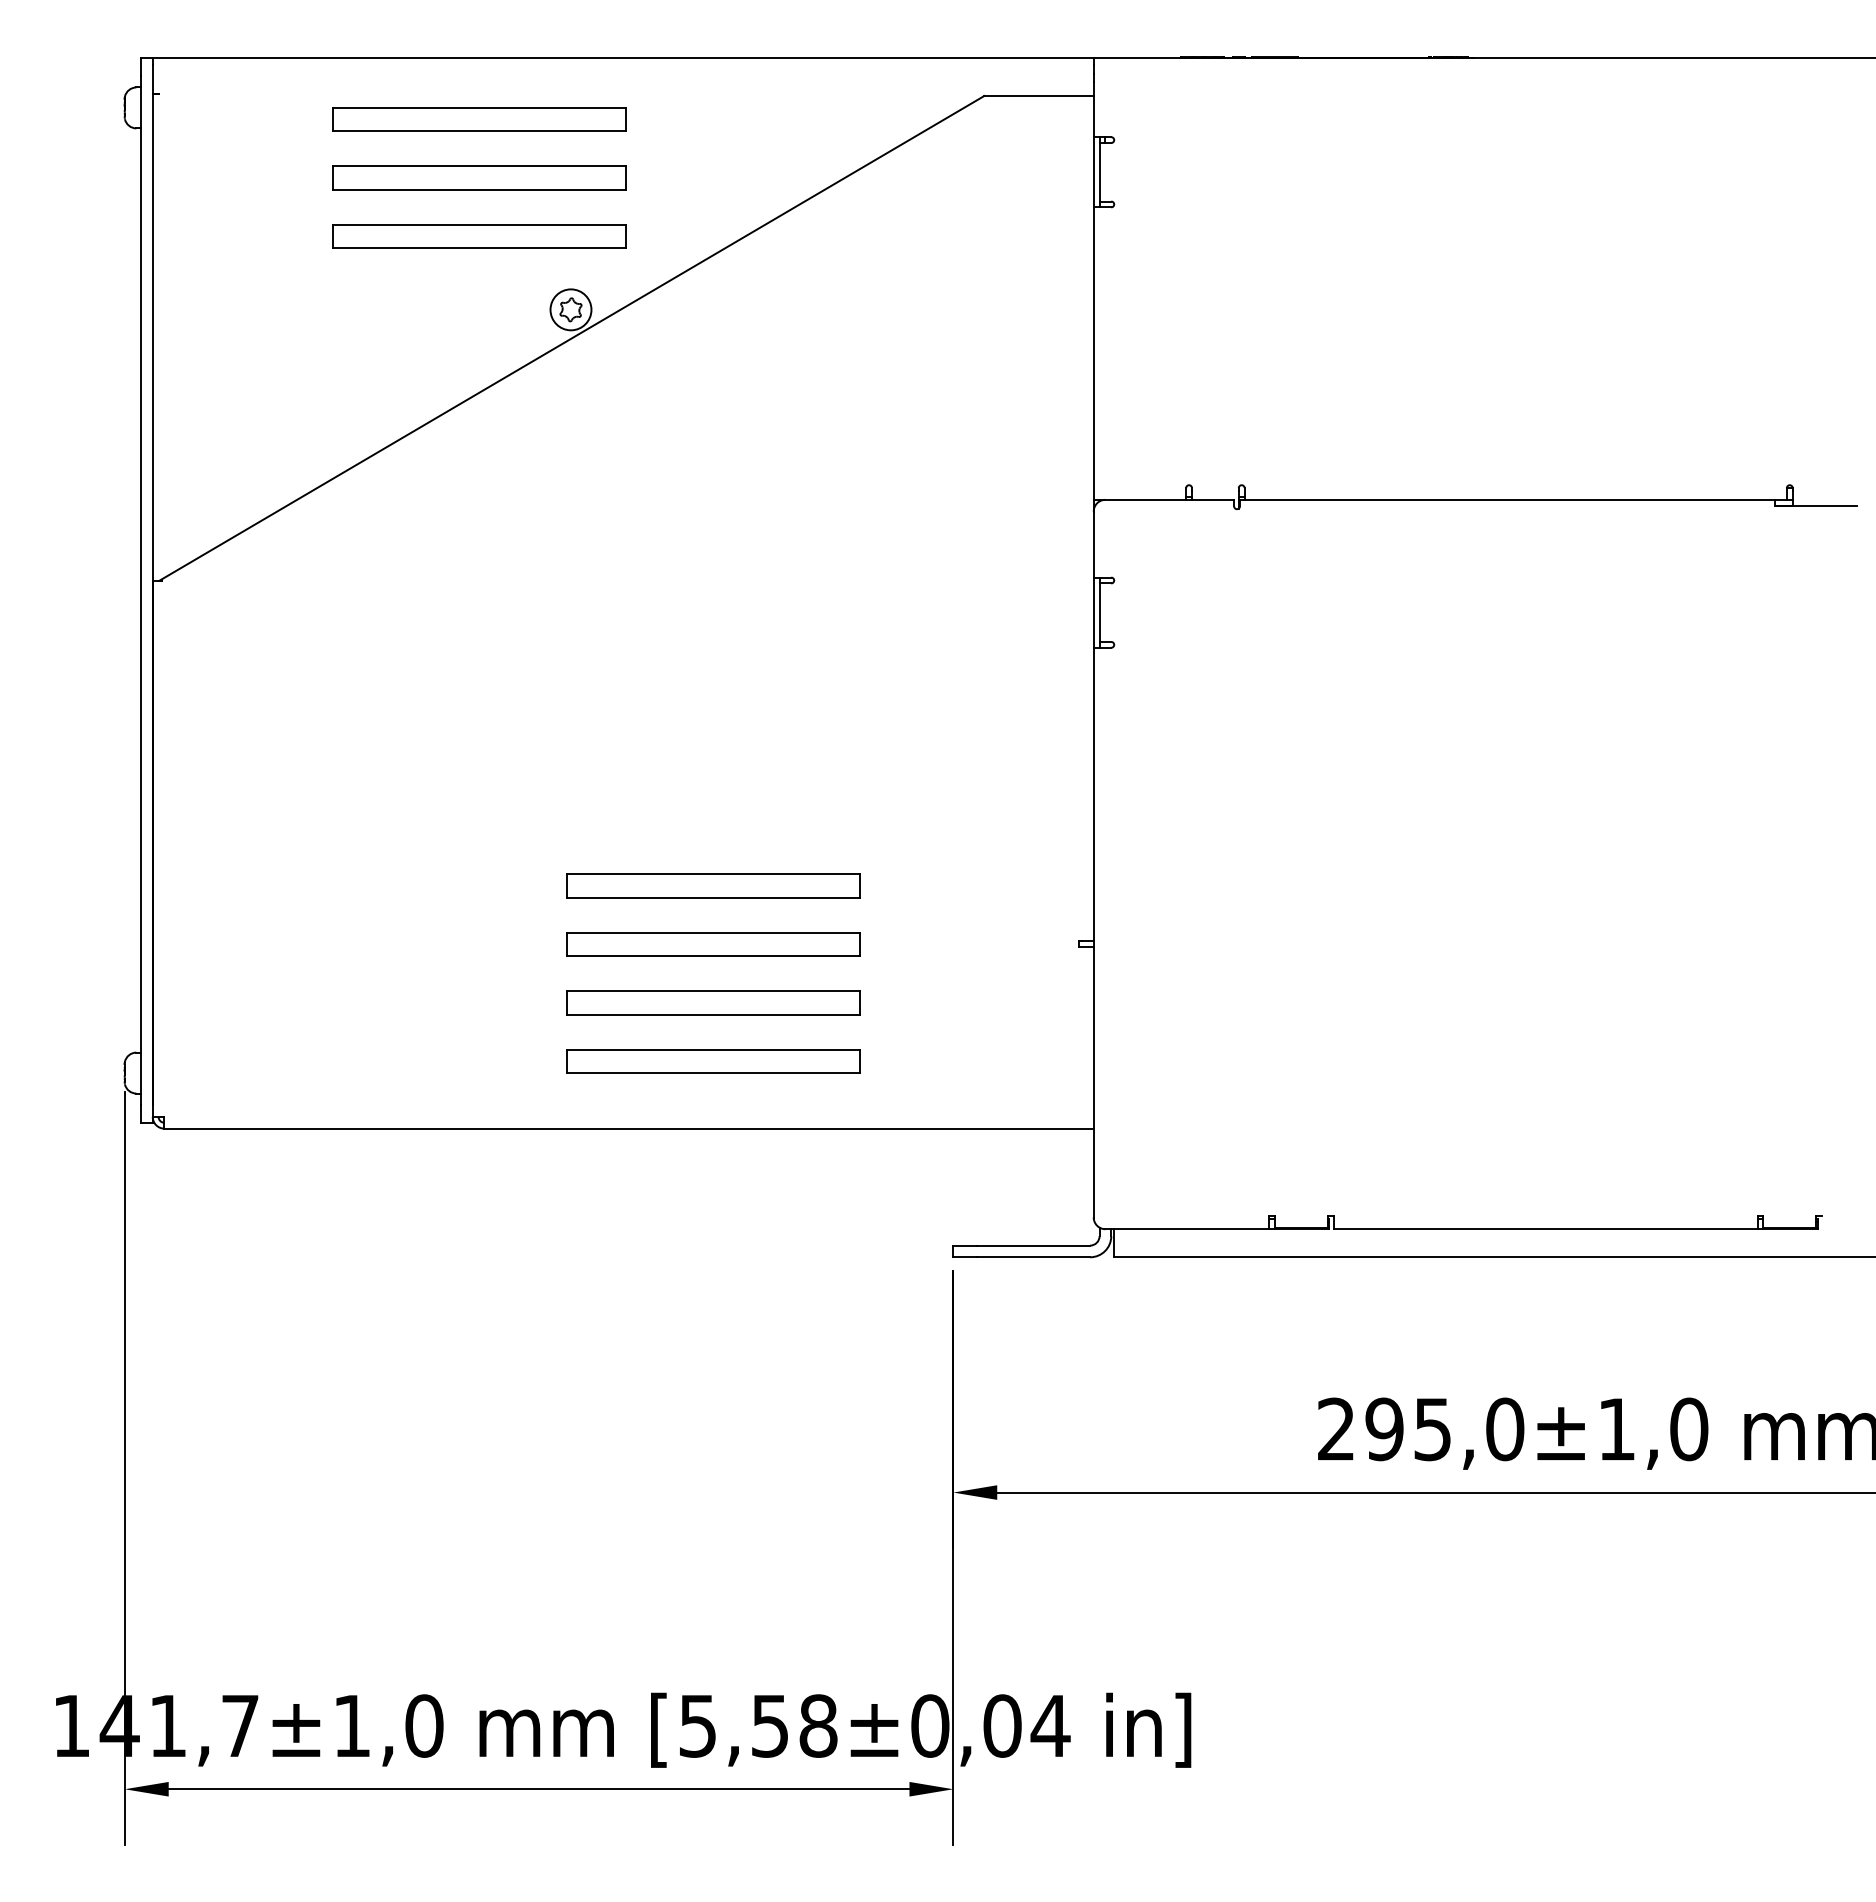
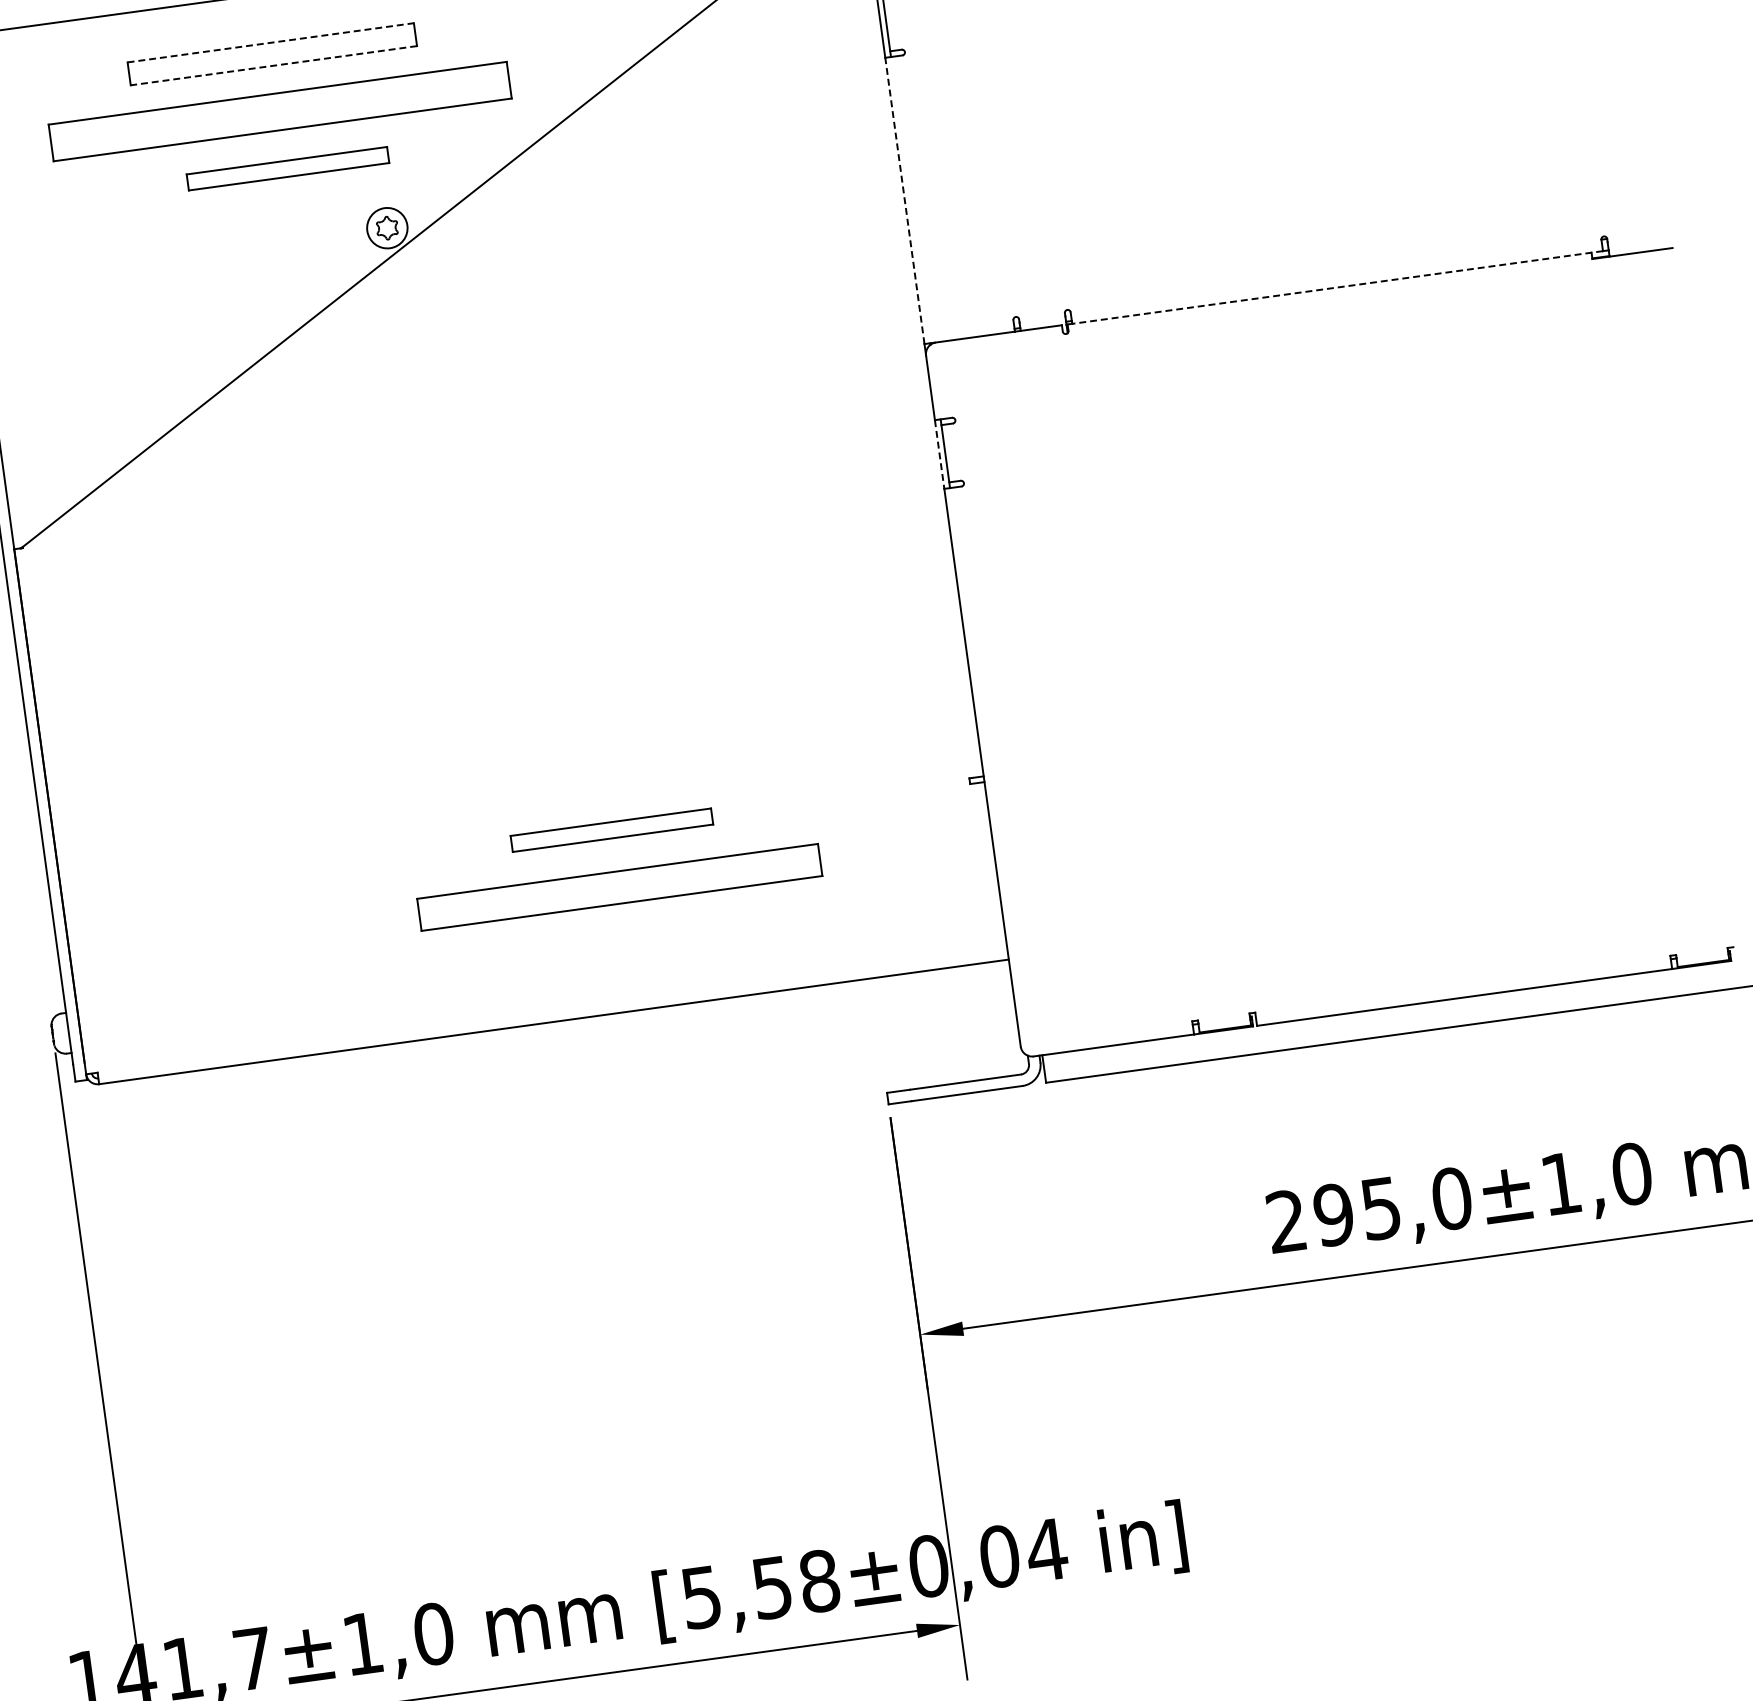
line: (480, 107) -> (271, 42), solid -> dashed
line: (479, 131) -> (273, 65), solid -> dashed
part: (479, 177) -> (280, 110), size x1.6
part: (479, 236) -> (287, 168), size x0.7
line: (1093, 353) -> (904, 200), solid -> dashed
line: (1515, 499) -> (1337, 287), solid -> dashed
line: (1093, 613) -> (939, 455), solid -> dashed
part: (713, 885) -> (604, 772), removed
part: (713, 944) -> (611, 830), size x0.7
part: (713, 1002) -> (619, 887), size x1.4
part: (713, 1061) -> (627, 944), removed

